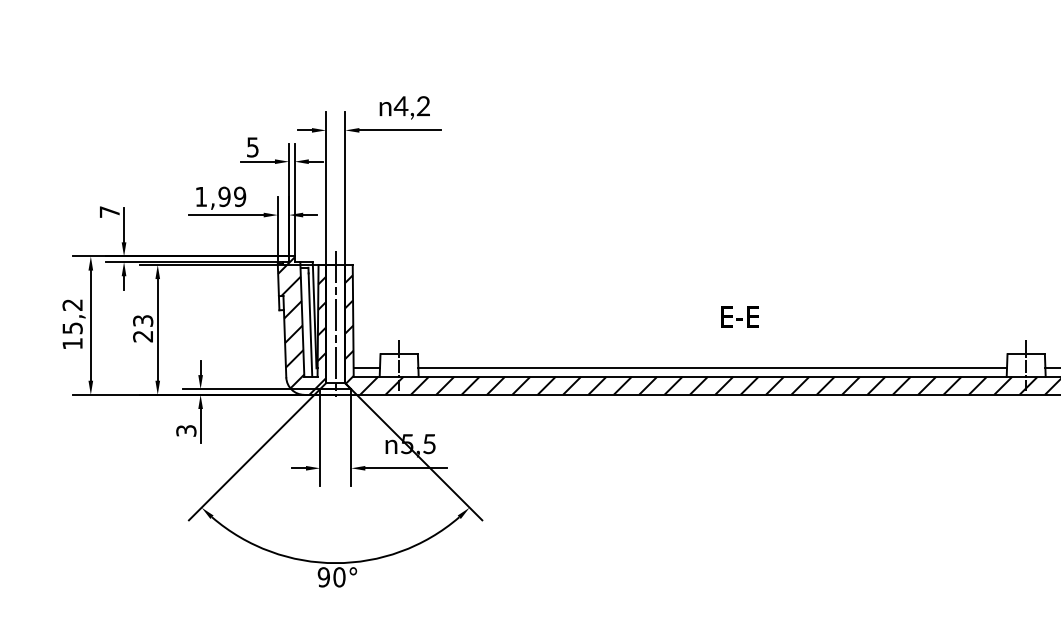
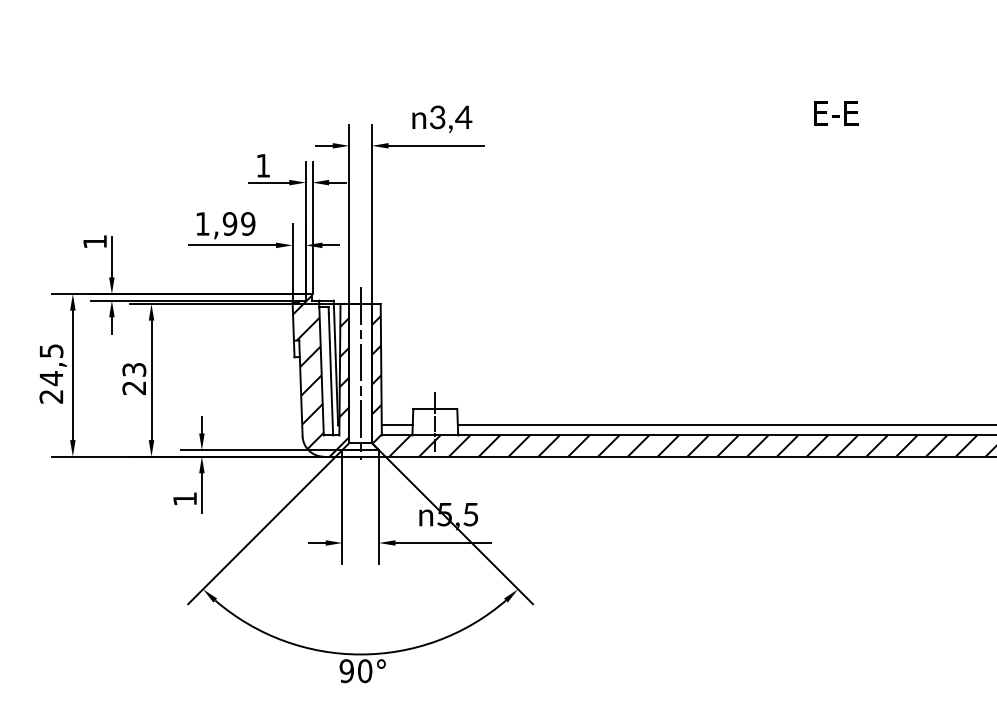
text: (411, 106) -> (449, 117), 4,2 -> 3,4
text: (252, 147) -> (262, 165), 5 -> 1
text: (109, 211) -> (94, 241), 7 -> 1
text: (739, 316) -> (835, 113), moved
text: (72, 324) -> (51, 373), 15,2 -> 24,5
text: (186, 430) -> (185, 498), 3 -> 1

